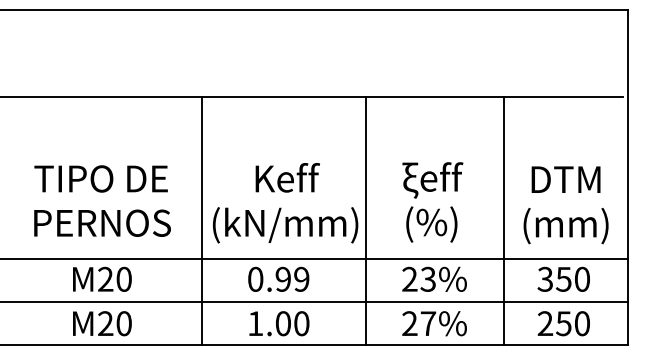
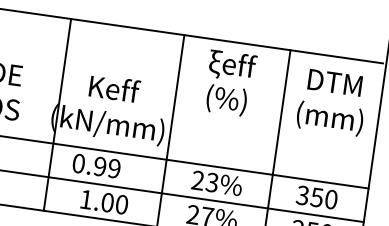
text: (432, 202) -> (229, 83), moved
text: (565, 205) -> (331, 102), moved
line: (201, 221) -> (57, 114), moved
text: (279, 323) -> (104, 202), moved

